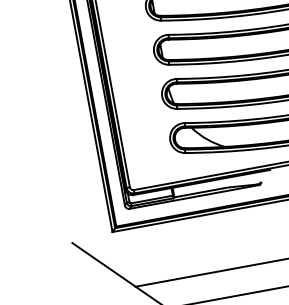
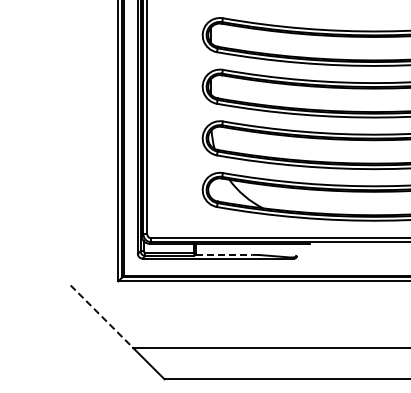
line: (199, 192) -> (224, 254), solid -> dashed
line: (104, 265) -> (102, 317), solid -> dashed

